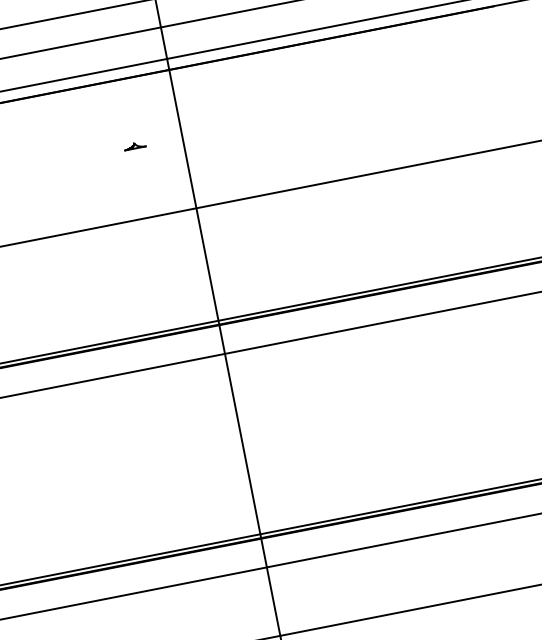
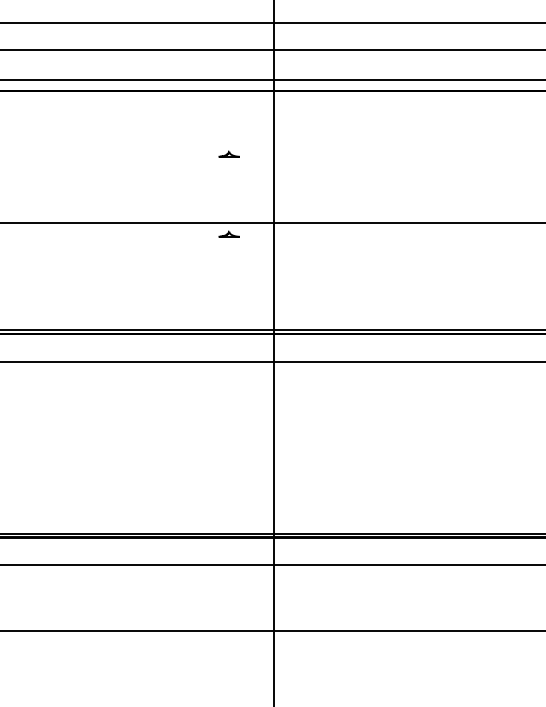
part: (150, 228) -> (228, 233), added

